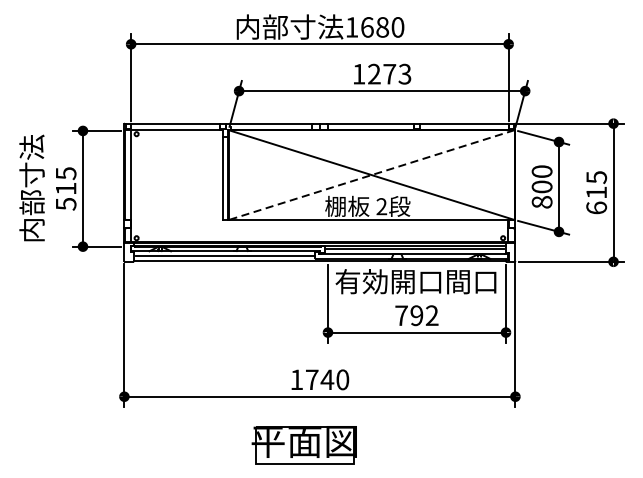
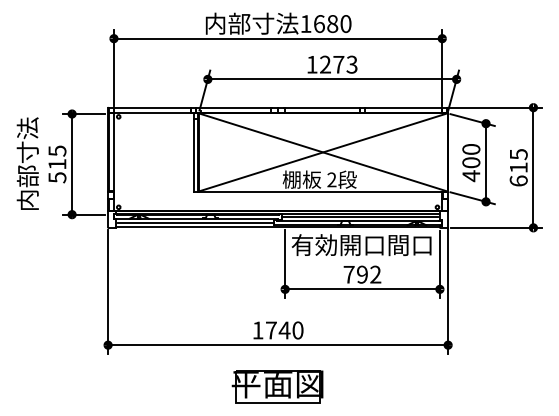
line: (370, 175) -> (322, 152), dashed -> solid
text: (542, 202) -> (471, 176), 800 -> 400
part: (304, 444) -> (277, 386), moved

